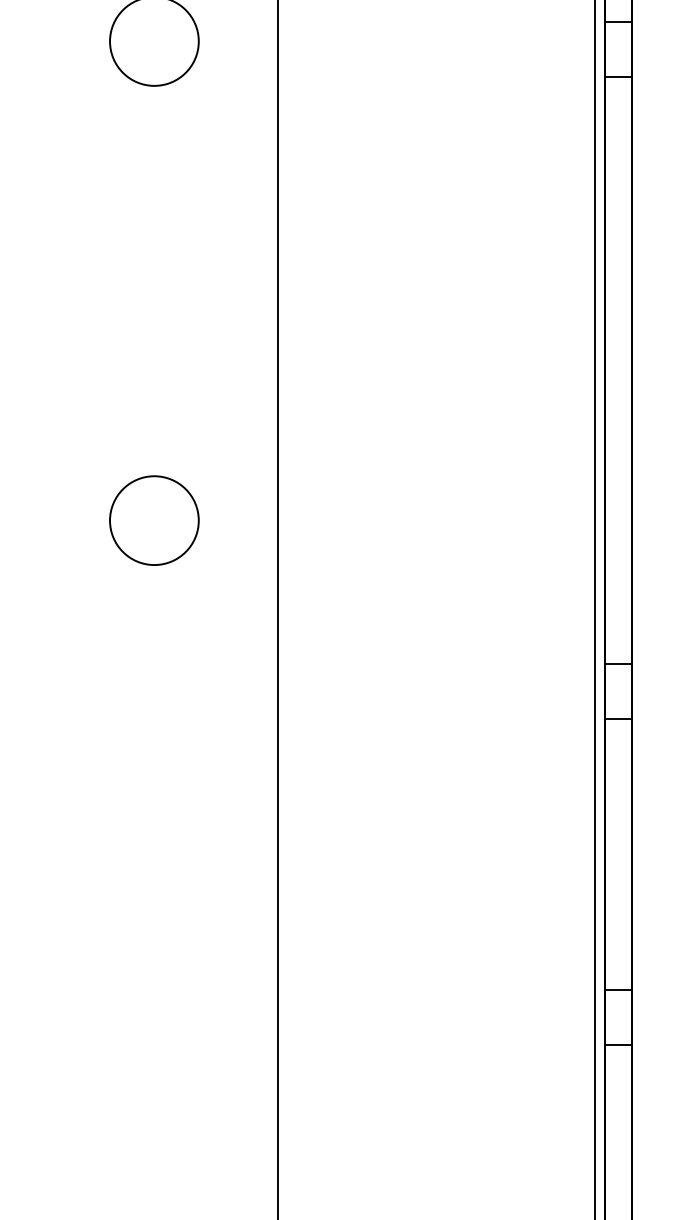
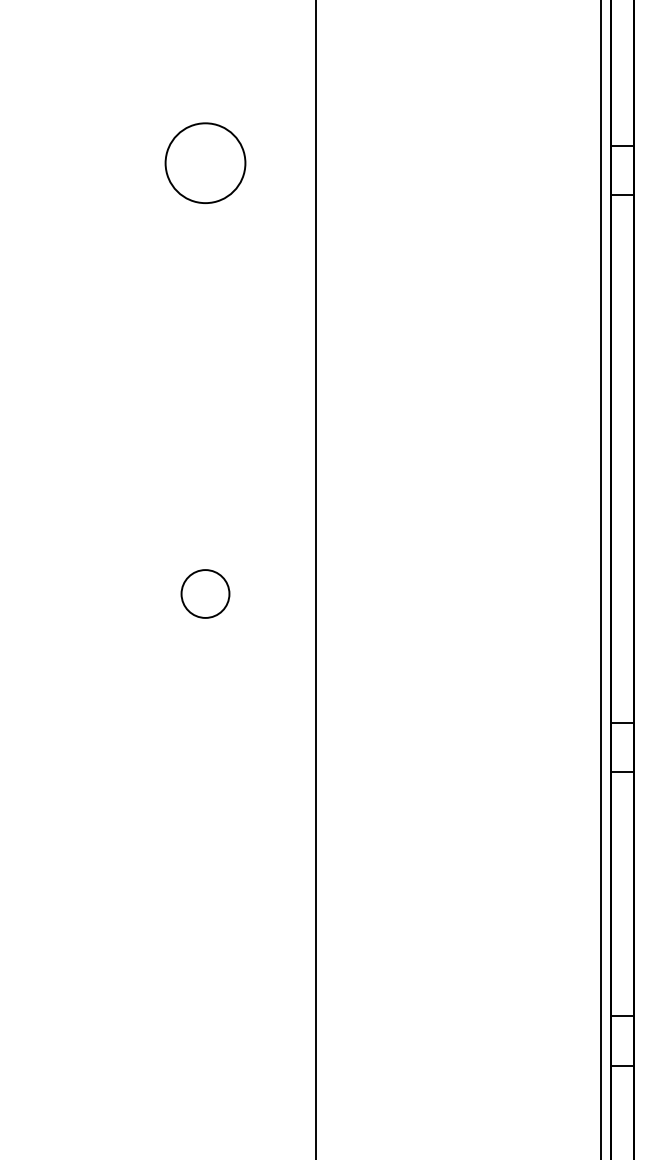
circle: (154, 520) -> (205, 593), size x0.6

